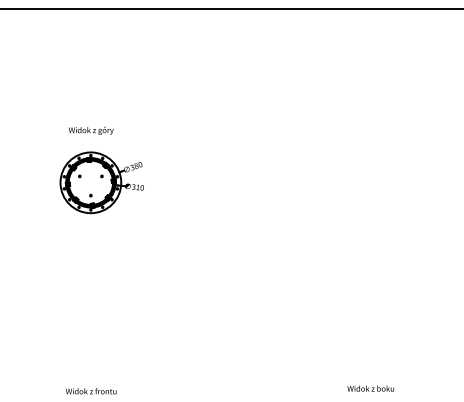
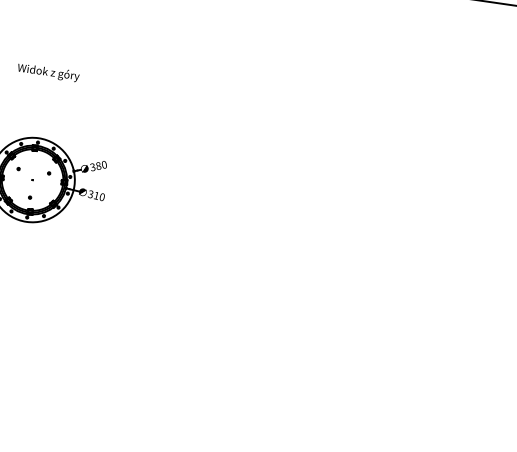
text: (91, 130) -> (48, 72), moved

